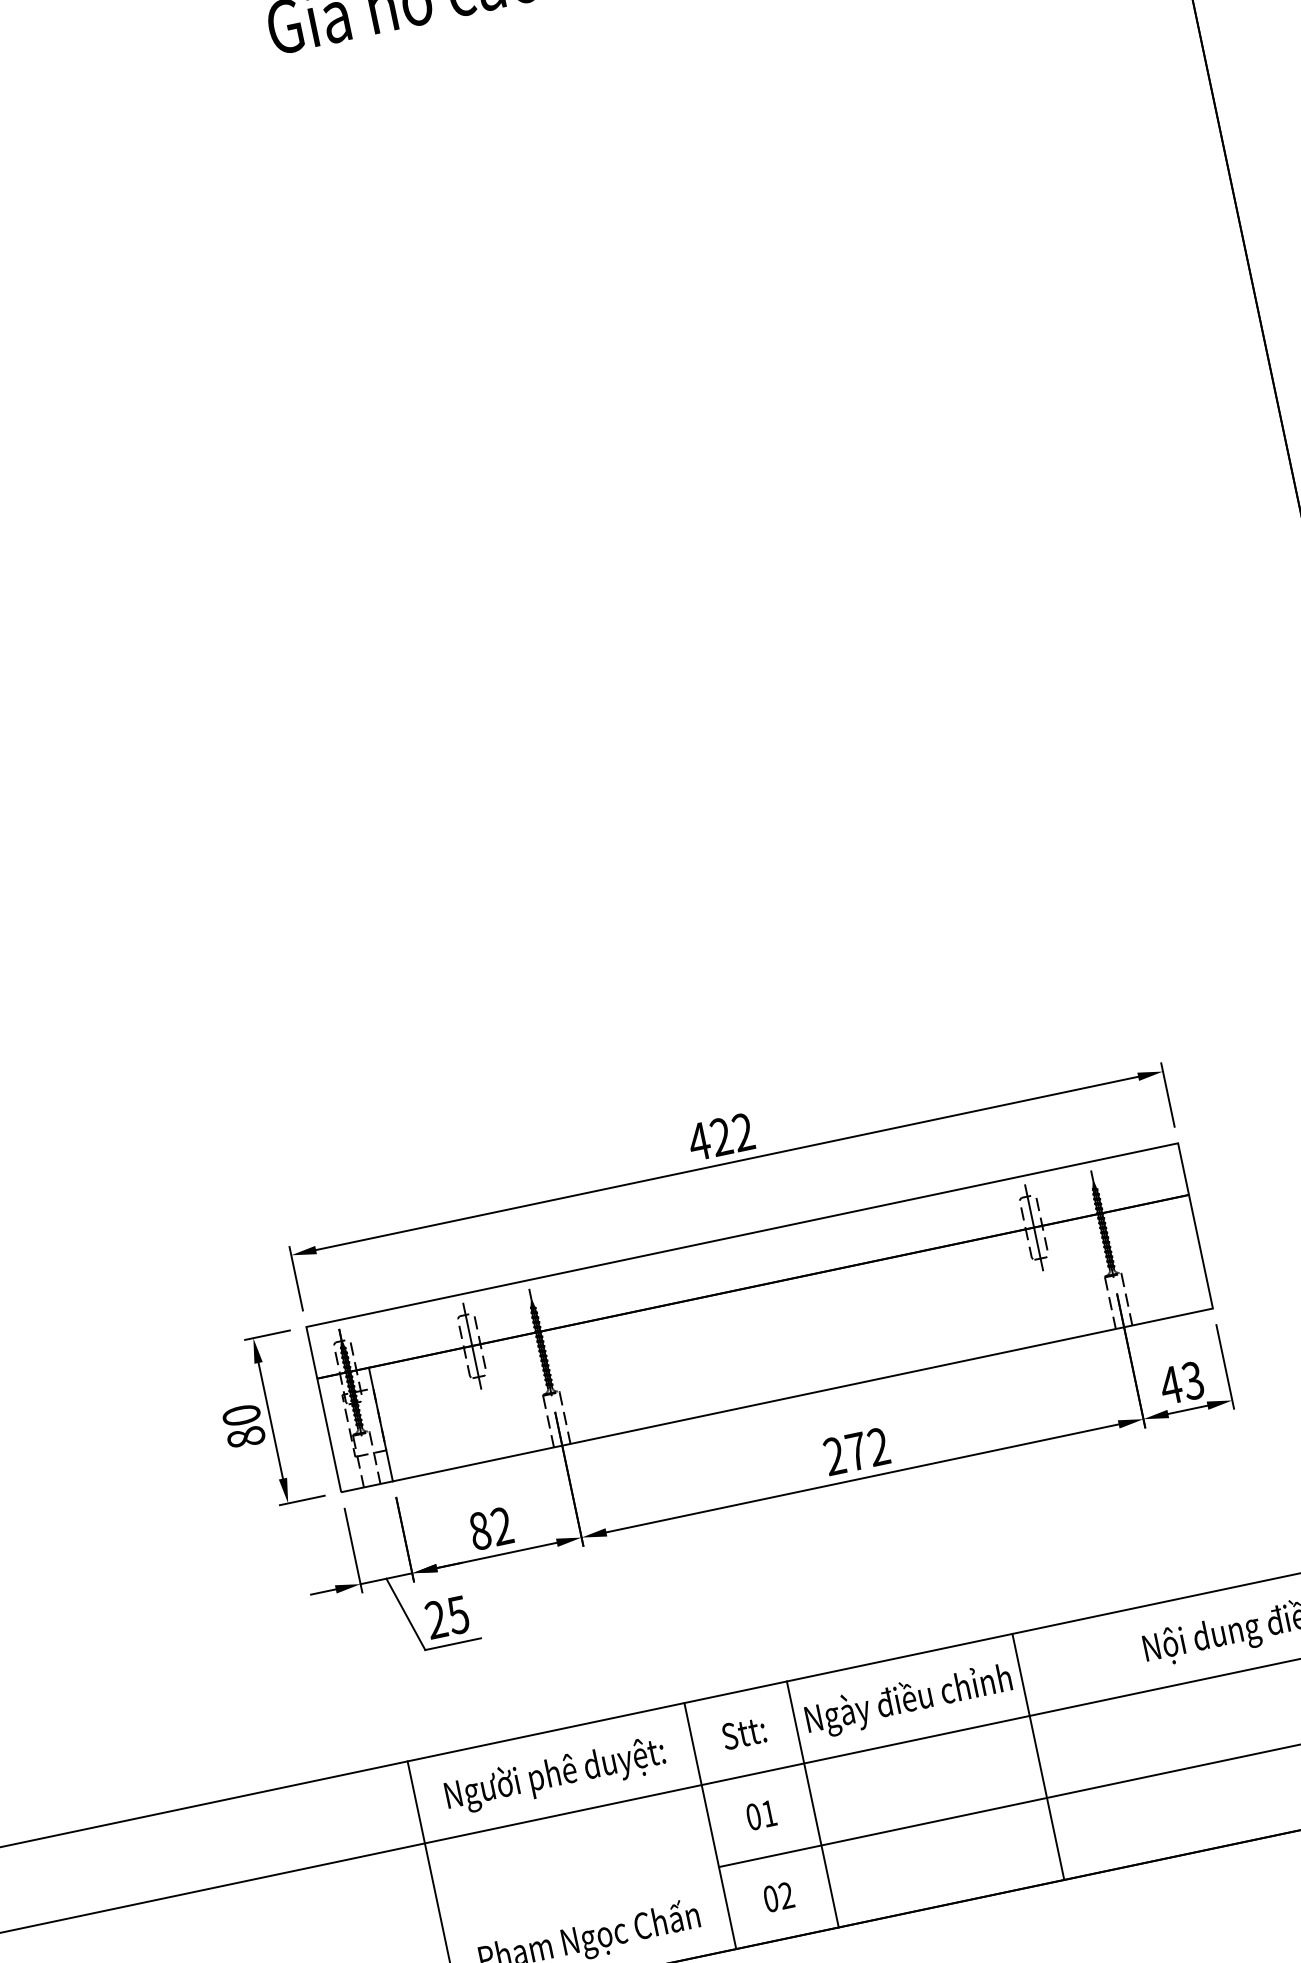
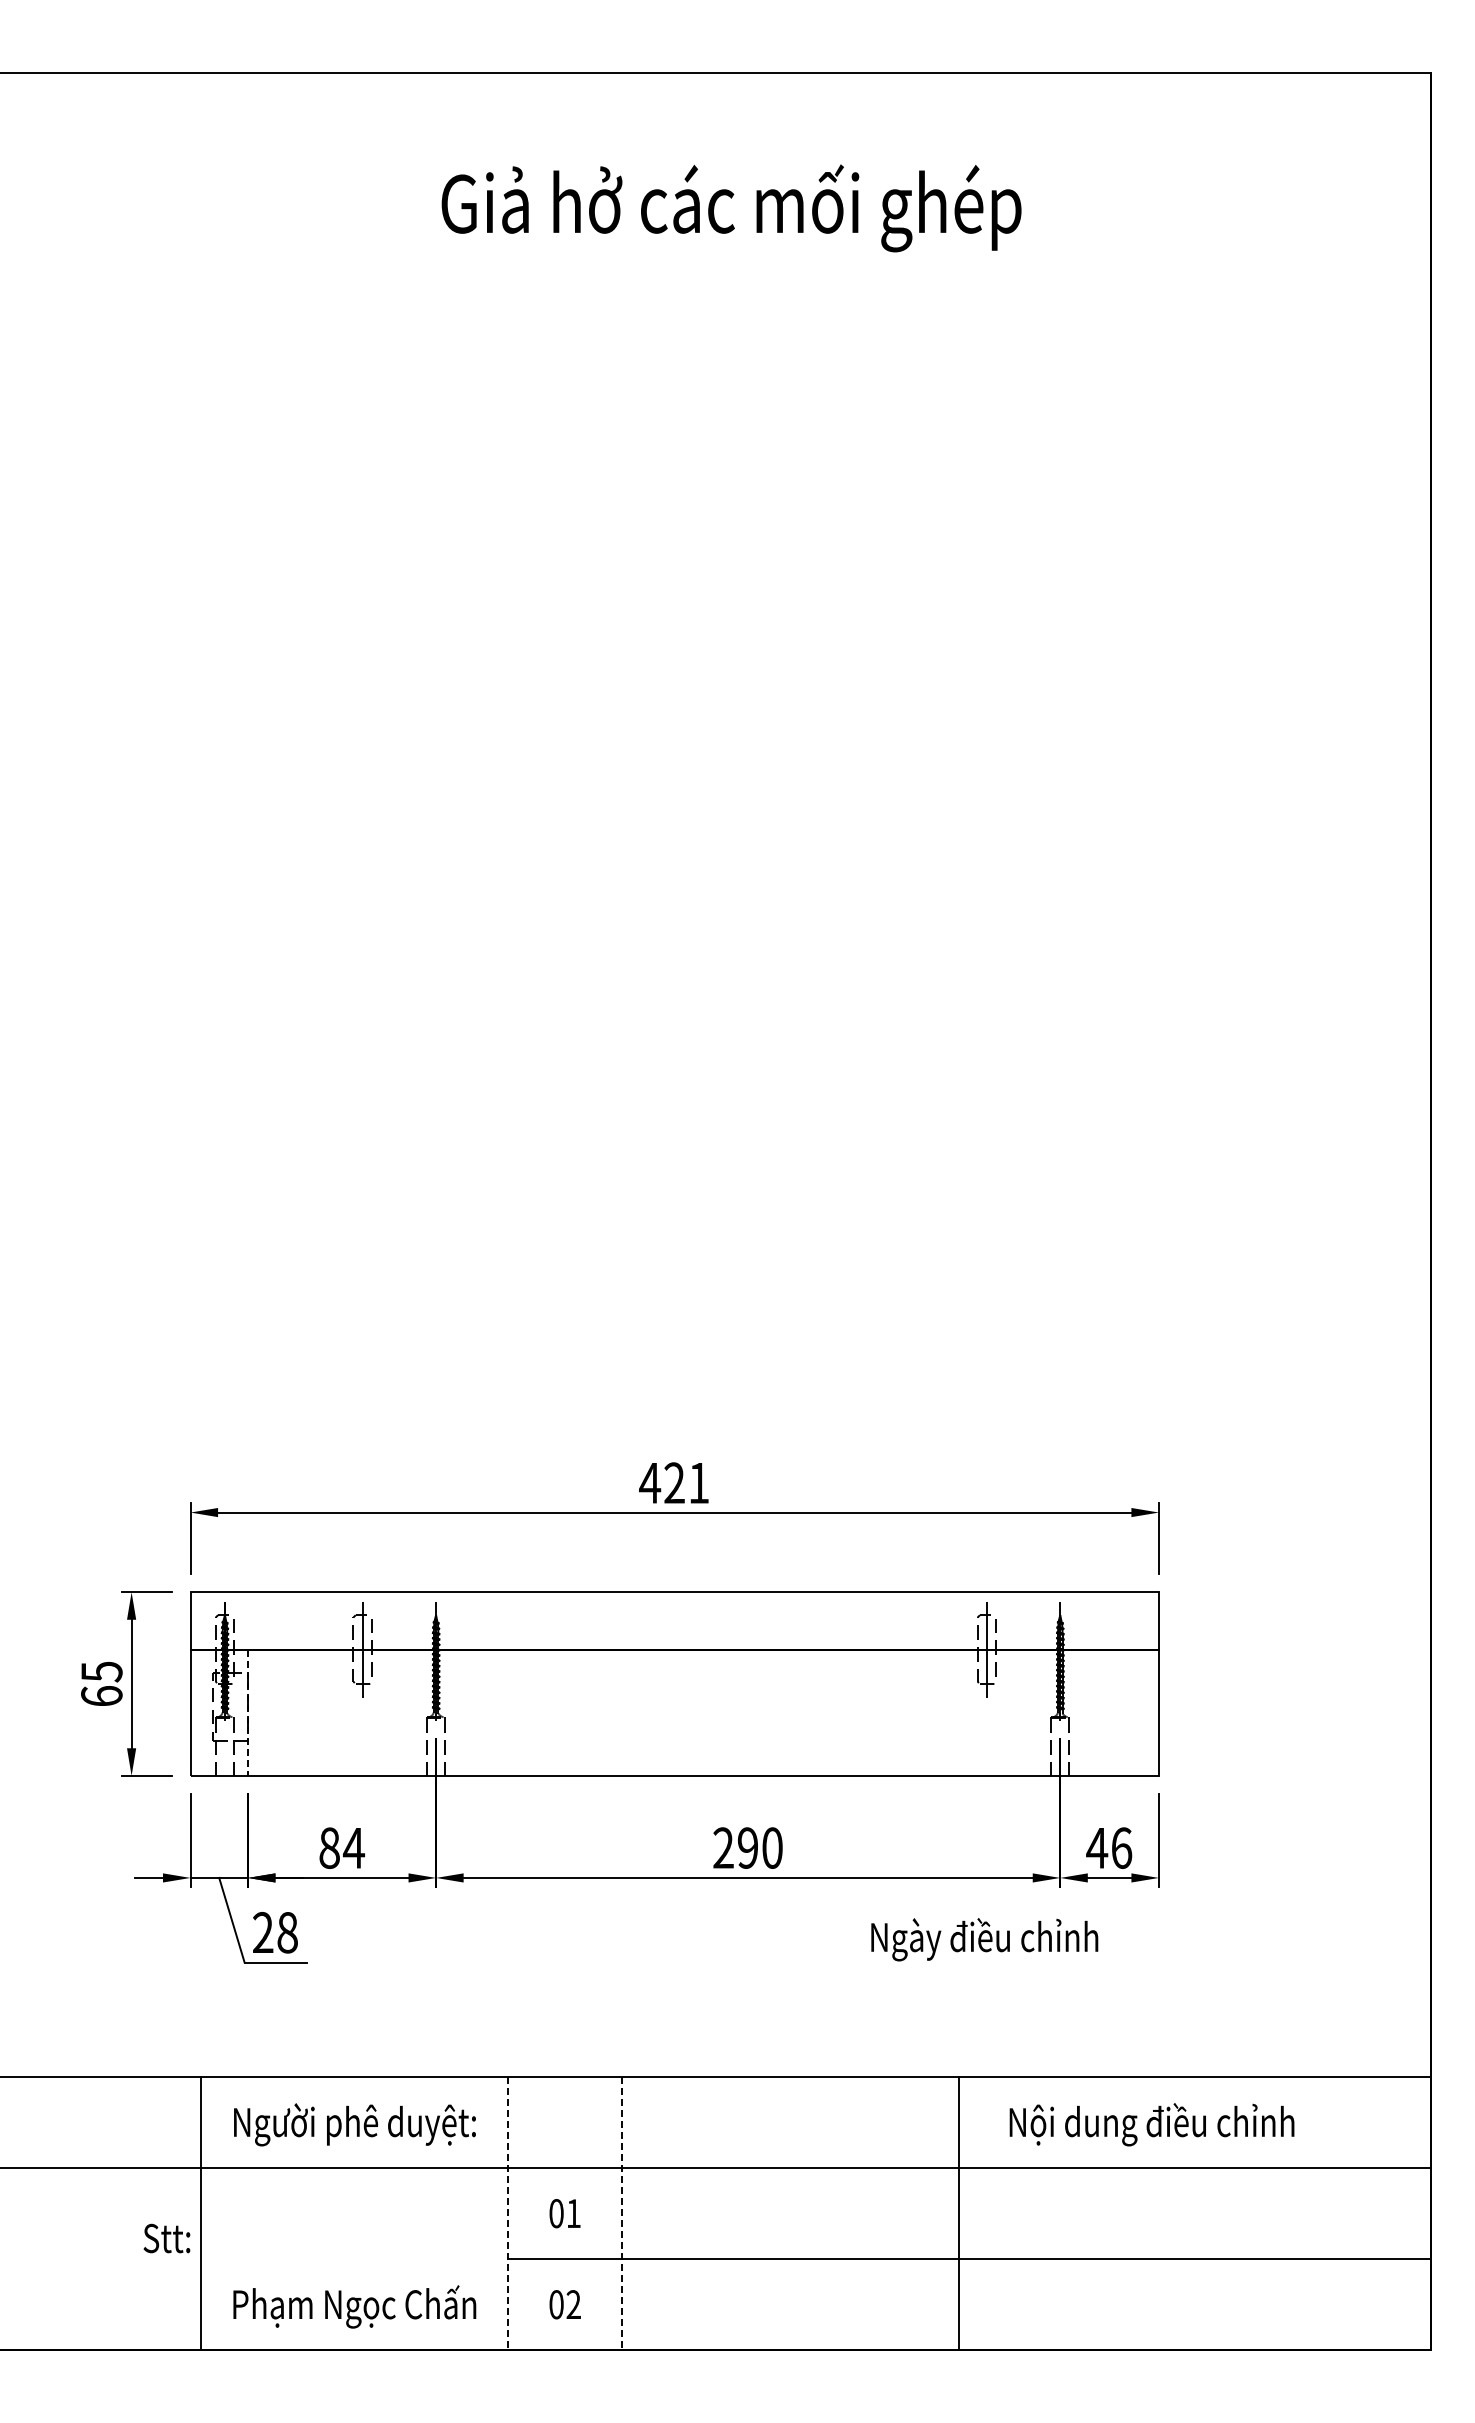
text: (743, 1131) -> (699, 1482), 422 -> 421
text: (1192, 1380) -> (1121, 1847), 43 -> 46
line: (380, 1425) -> (247, 1713), solid -> dashed
text: (243, 1426) -> (101, 1683), 80 -> 65
text: (867, 1448) -> (760, 1847), 272 -> 290
text: (501, 1525) -> (353, 1847), 82 -> 84
text: (458, 1614) -> (287, 1932), 25 -> 28
text: (908, 1700) -> (984, 1939), moved
text: (743, 1733) -> (166, 2238), moved
line: (1038, 1756) -> (958, 2213), moved
line: (813, 1804) -> (622, 2213), solid -> dashed
line: (710, 1825) -> (508, 2213), solid -> dashed

